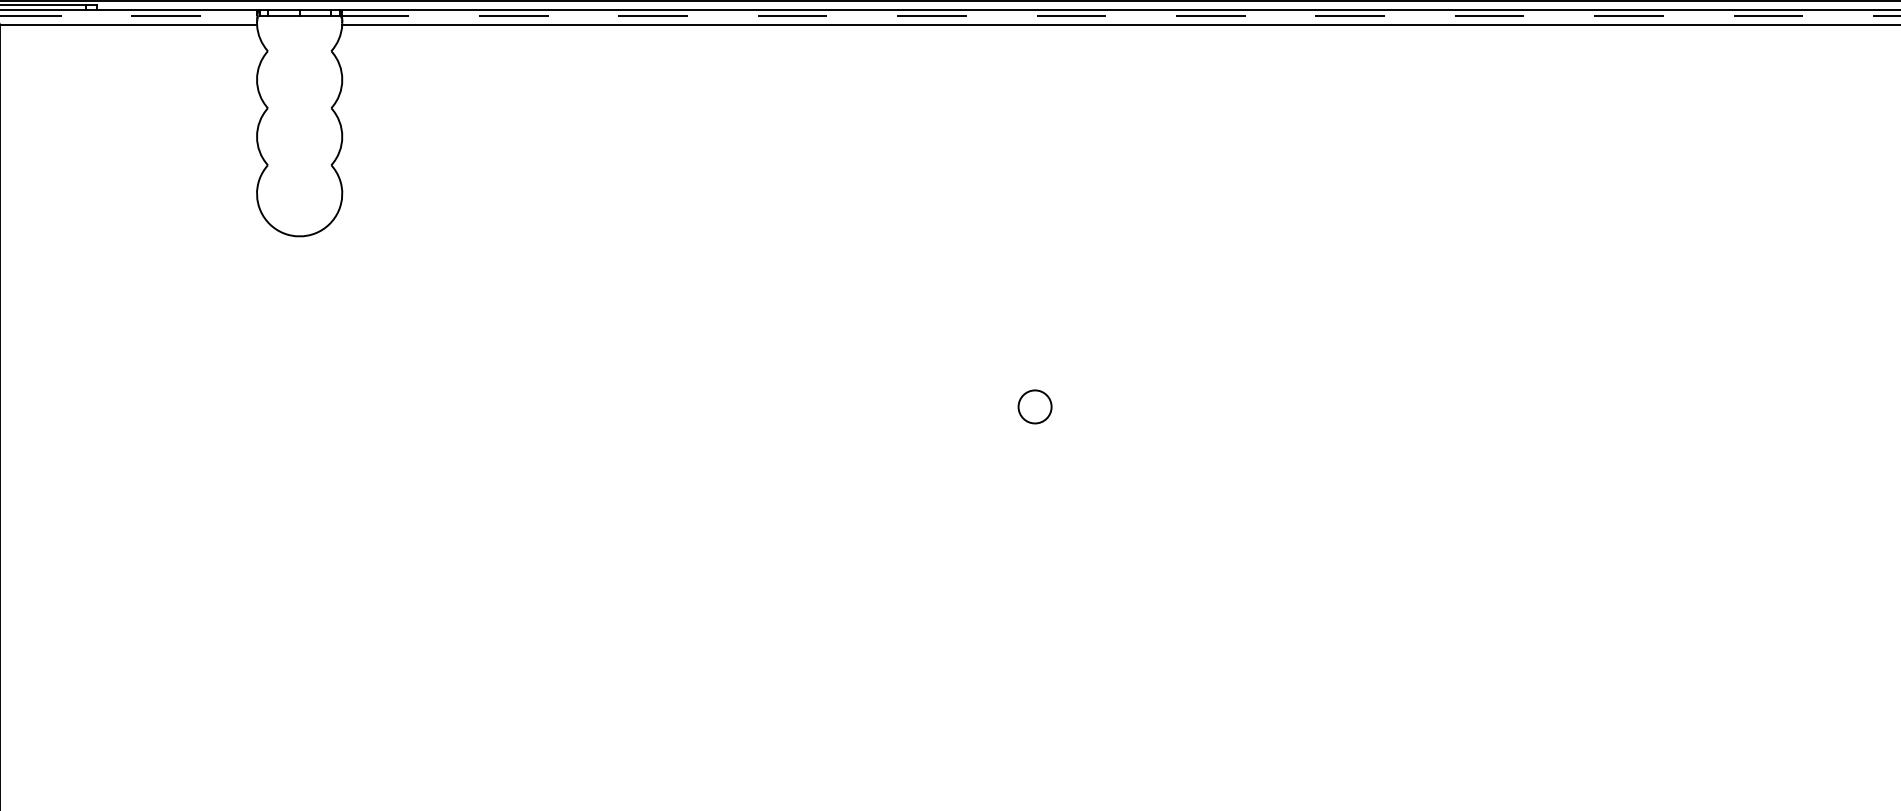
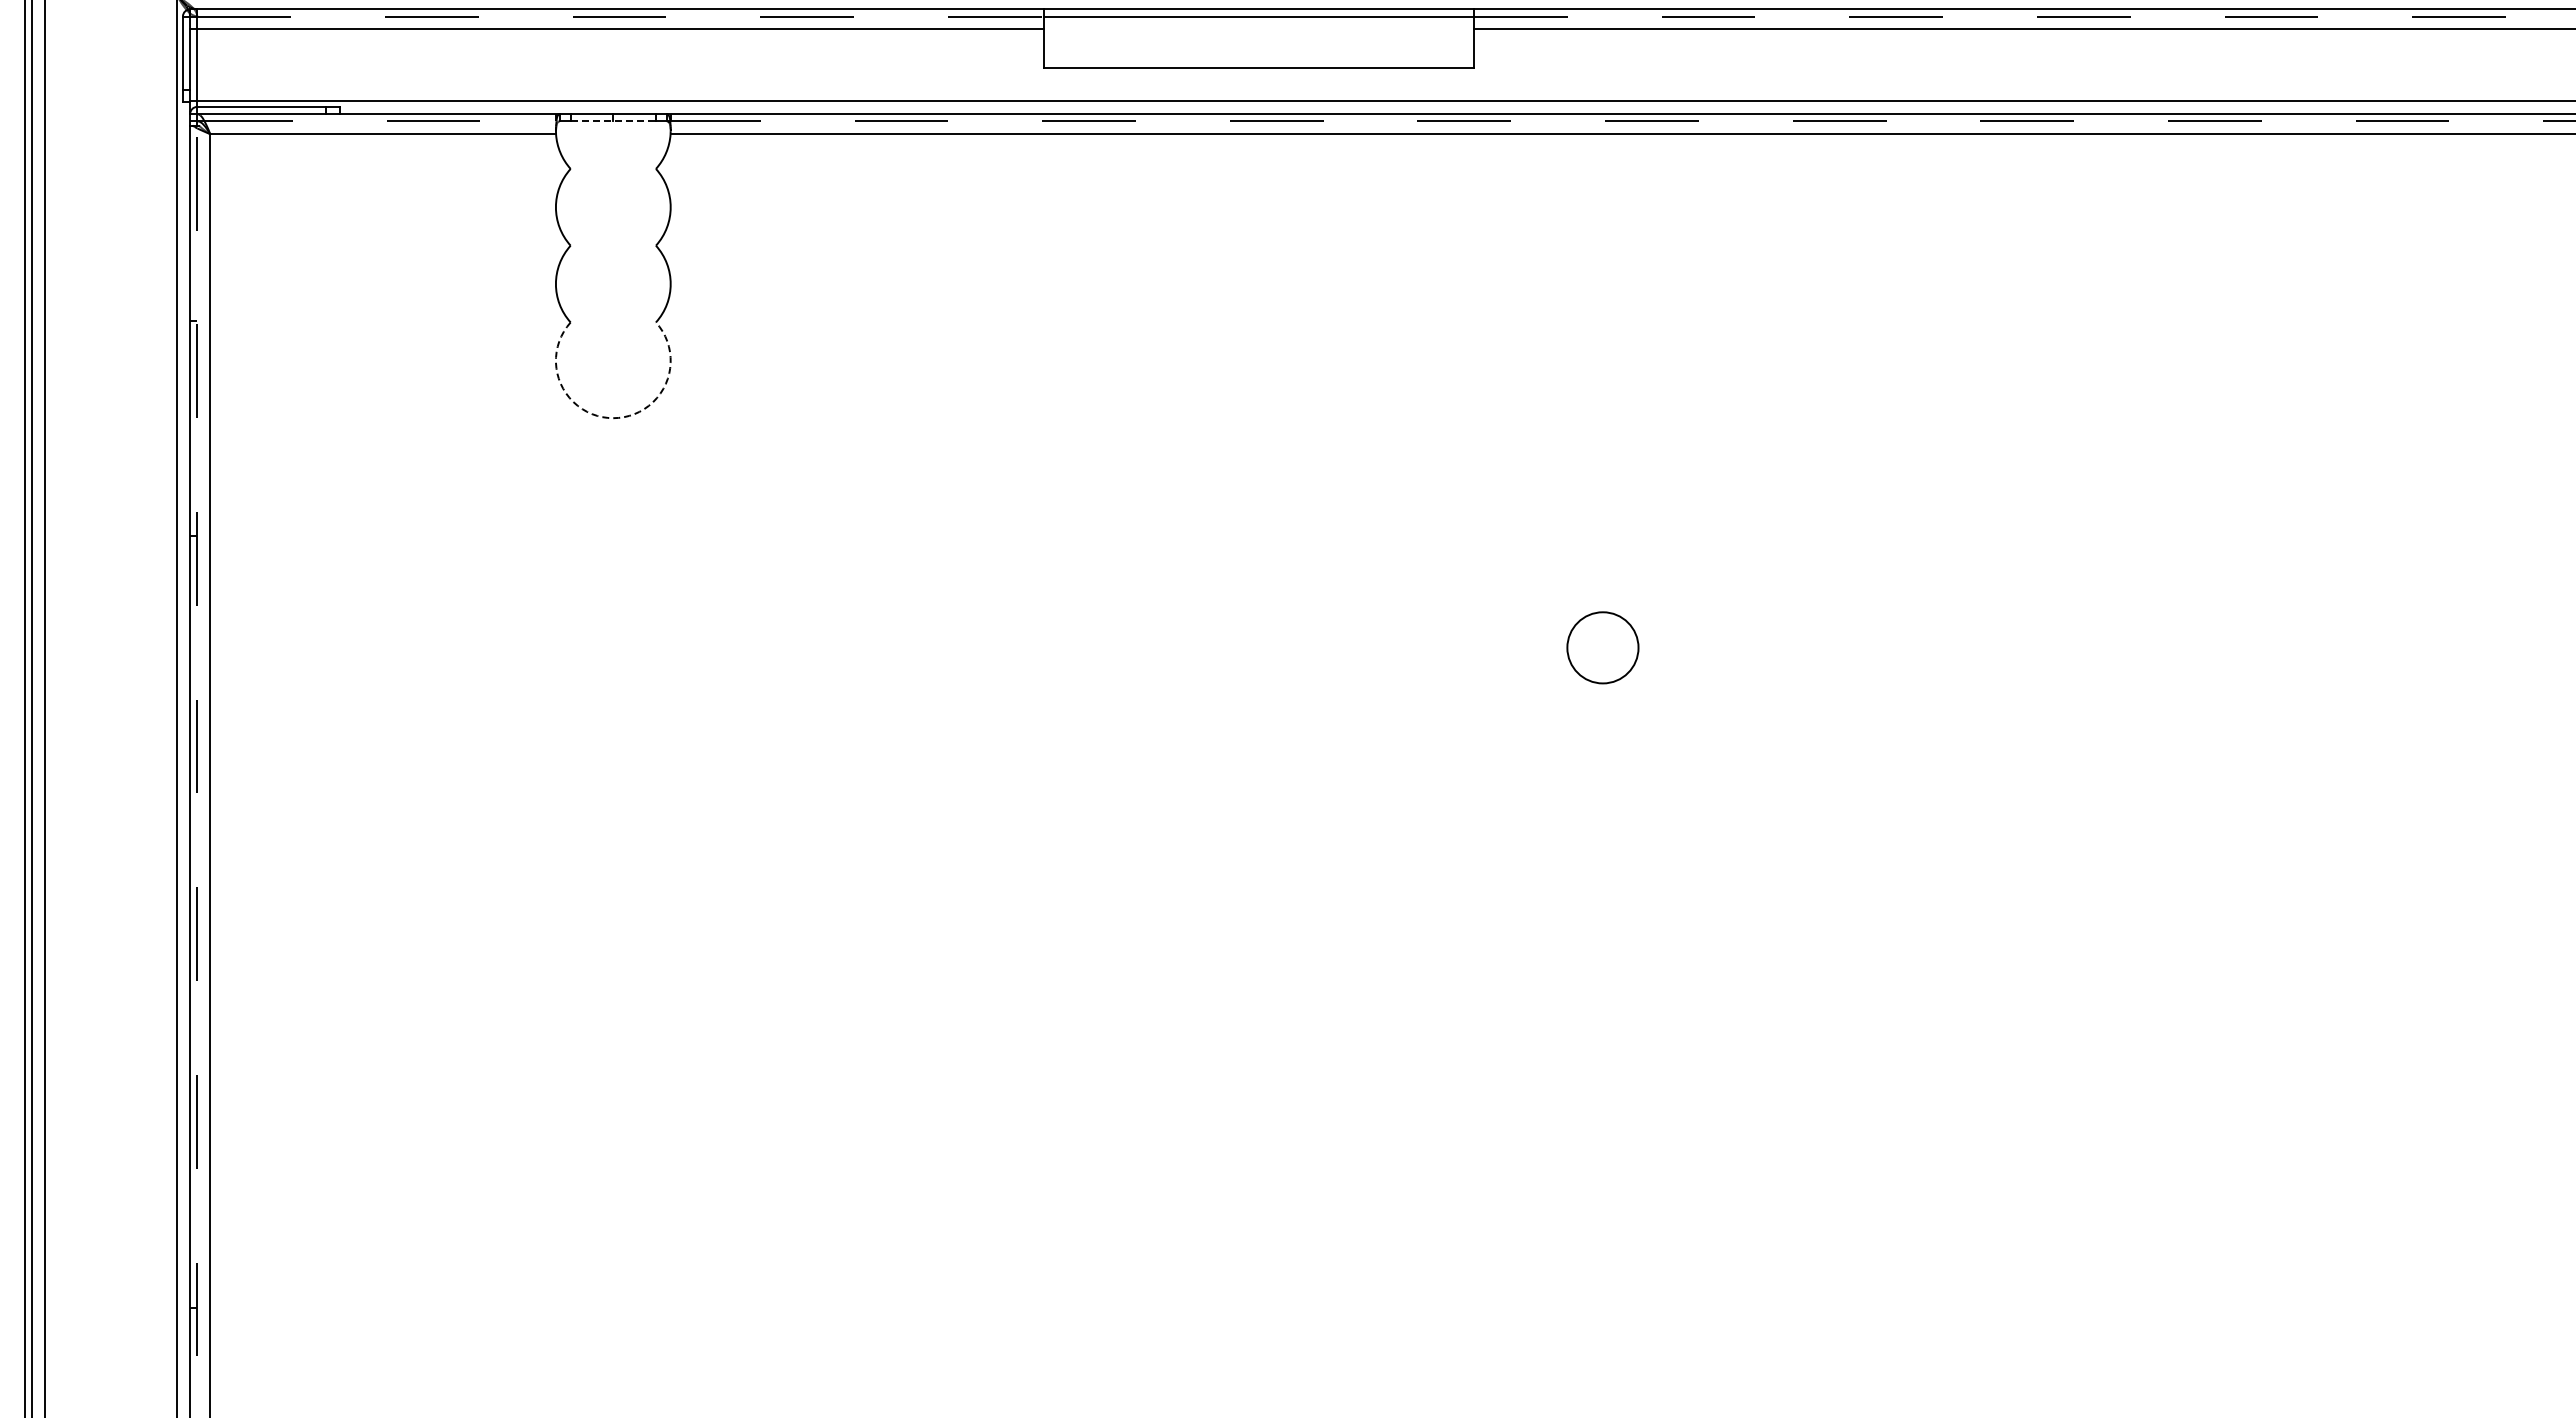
line: (299, 15) -> (613, 121), solid -> dashed
arc: (299, 236) -> (613, 418), solid -> dashed
circle: (1035, 406) -> (1603, 647), size x1.6

